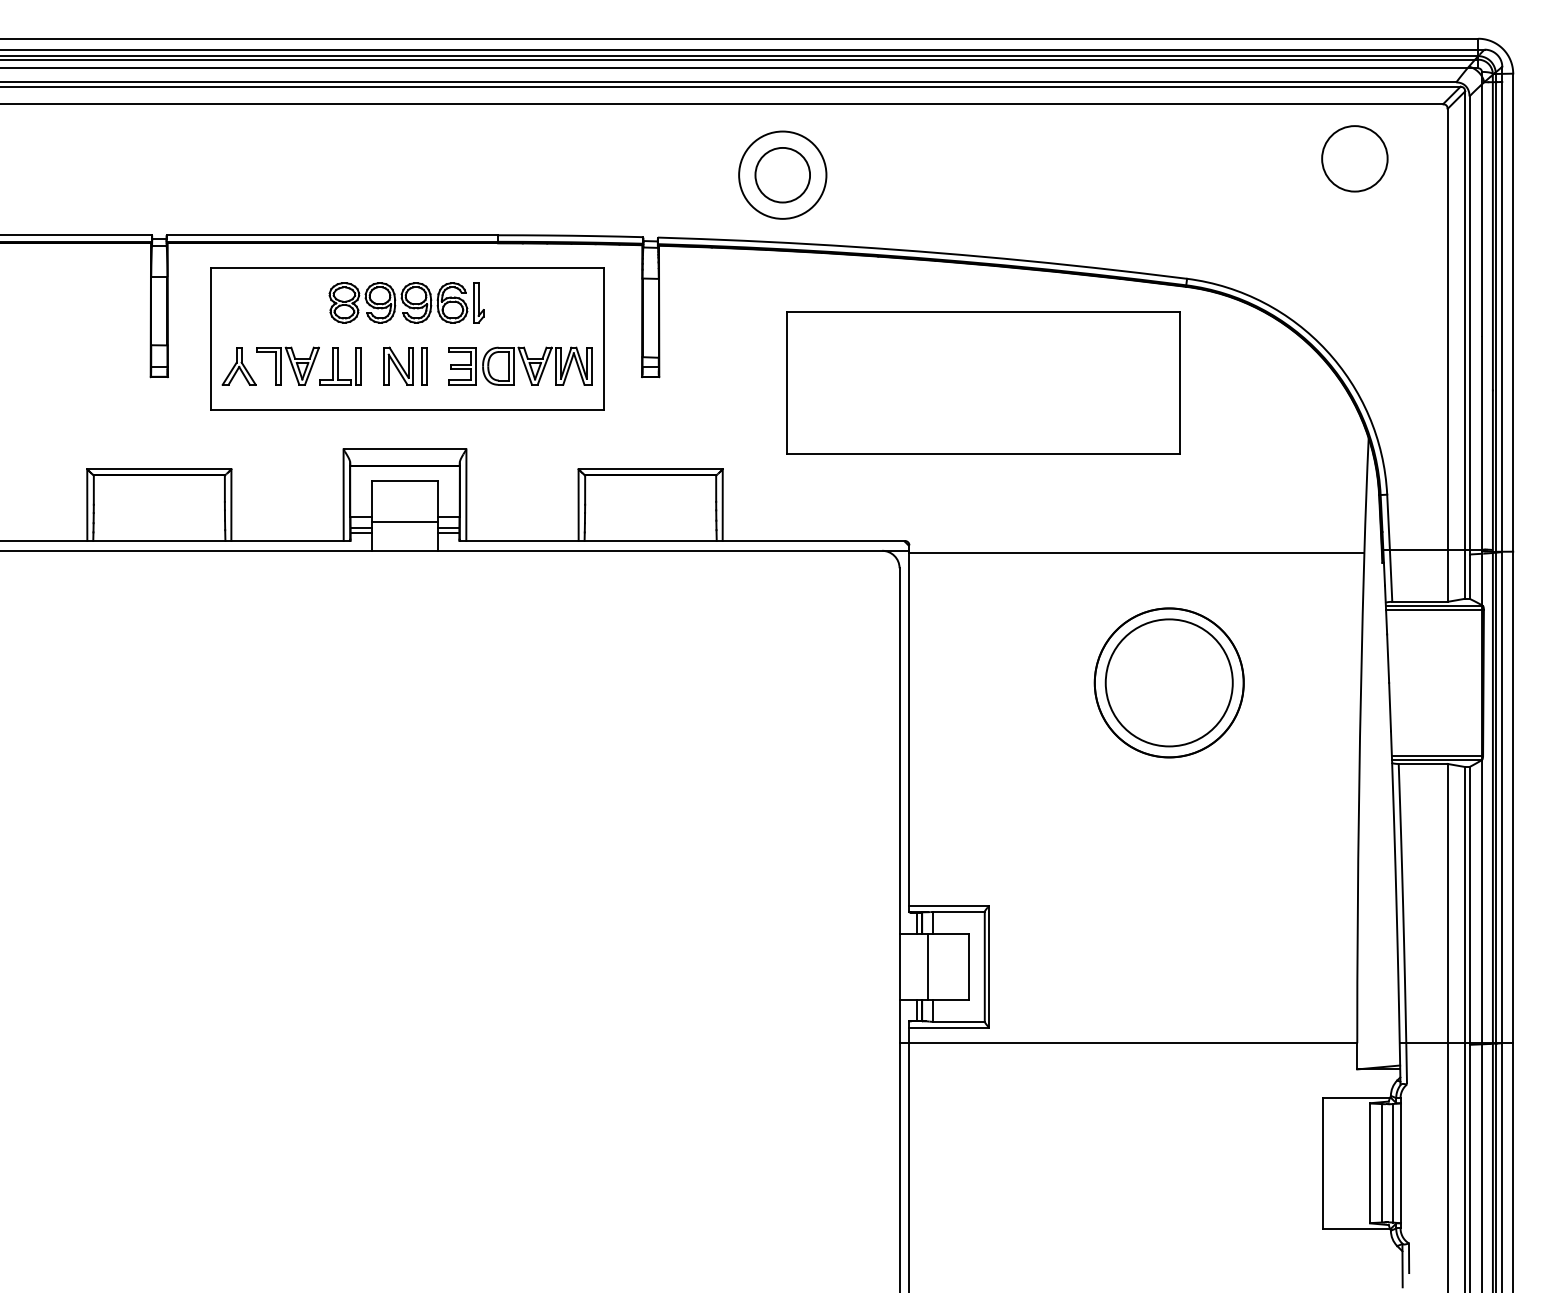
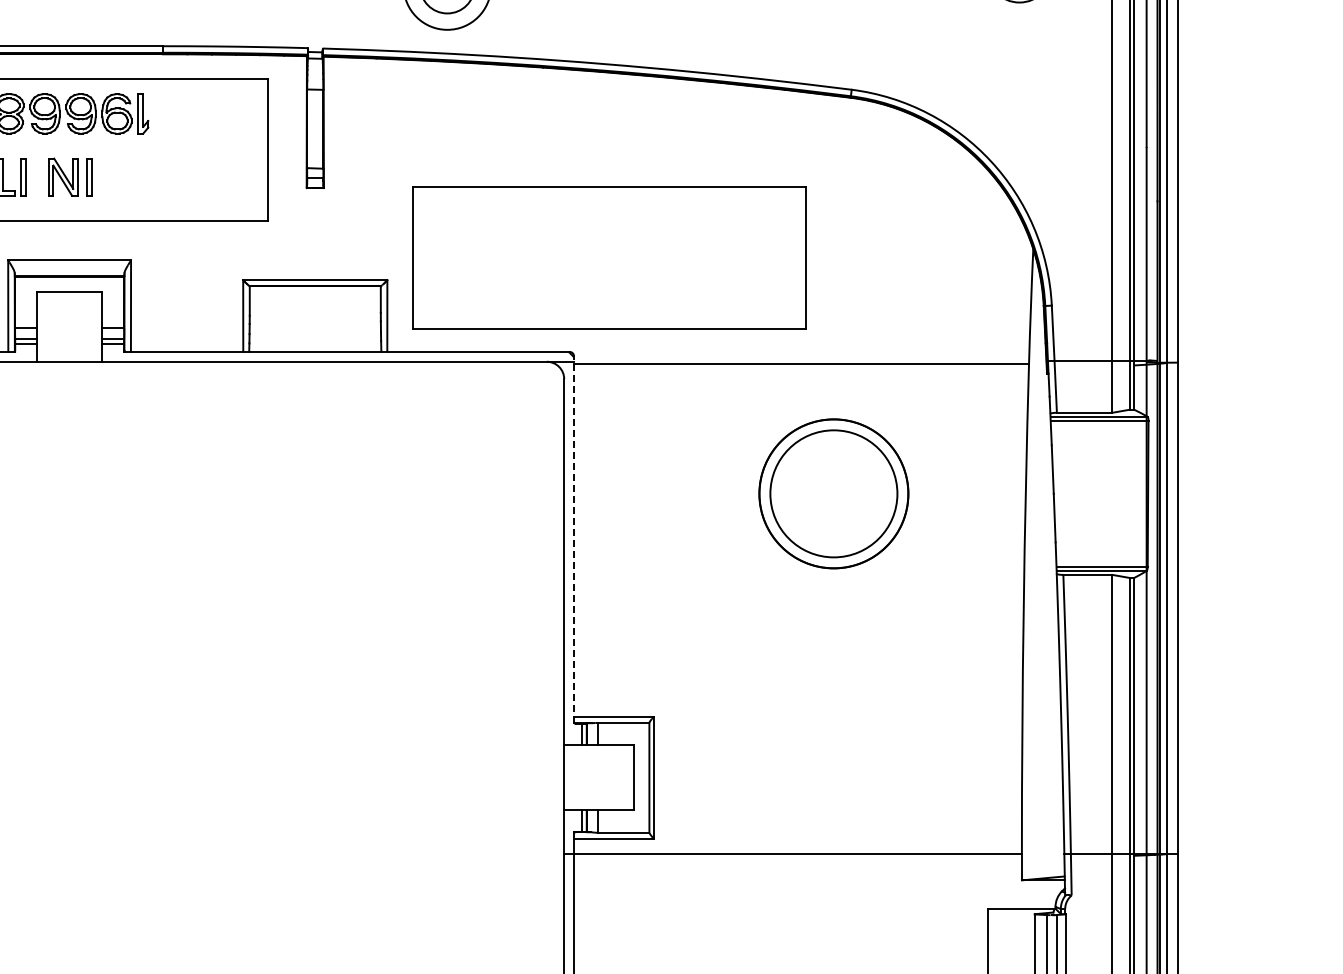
part: (520, 365) -> (185, 176), removed
part: (983, 382) -> (609, 257), moved
line: (404, 522) -> (69, 333), removed
line: (909, 728) -> (574, 539), solid -> dashed
line: (927, 966) -> (592, 777), removed

